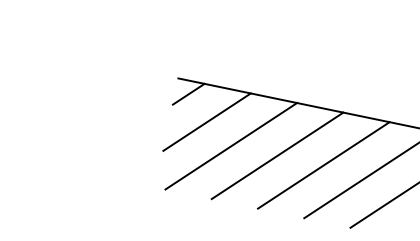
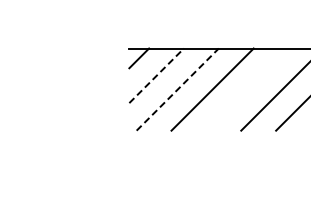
line: (206, 121) -> (156, 75), solid -> dashed
line: (232, 146) -> (178, 89), solid -> dashed
line: (323, 165) -> (247, 89), removed

